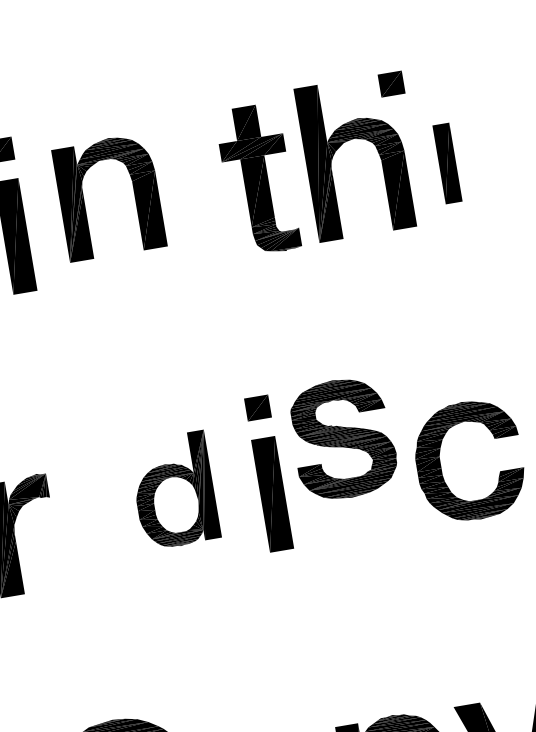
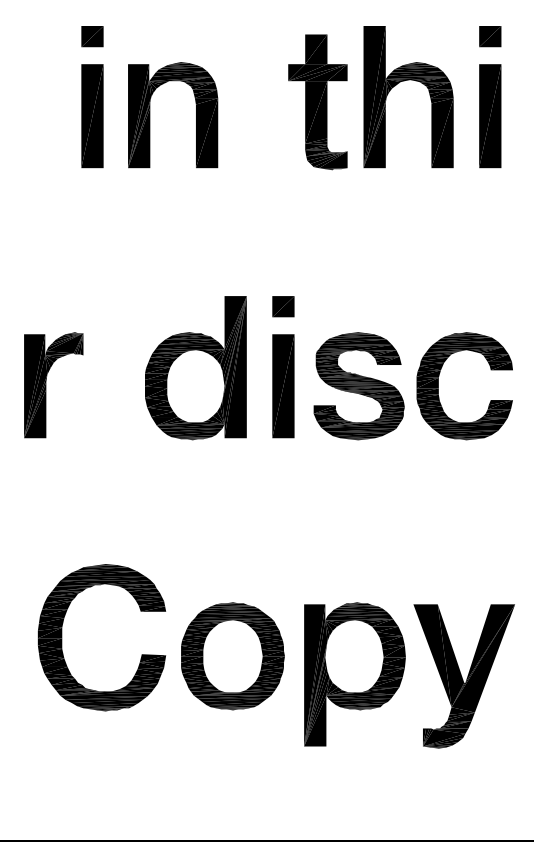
part: (391, 83) -> (490, 36), moved
part: (447, 163) -> (490, 116), size x1.43
part: (84, 201) -> (150, 115), moved
part: (342, 439) -> (358, 386), moved
part: (173, 491) -> (195, 368), size x1.43

